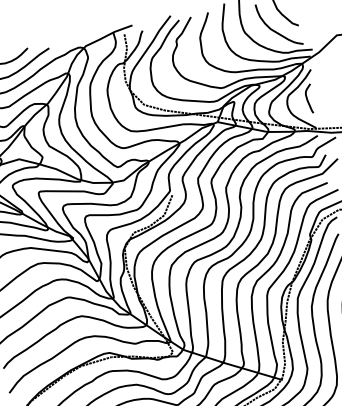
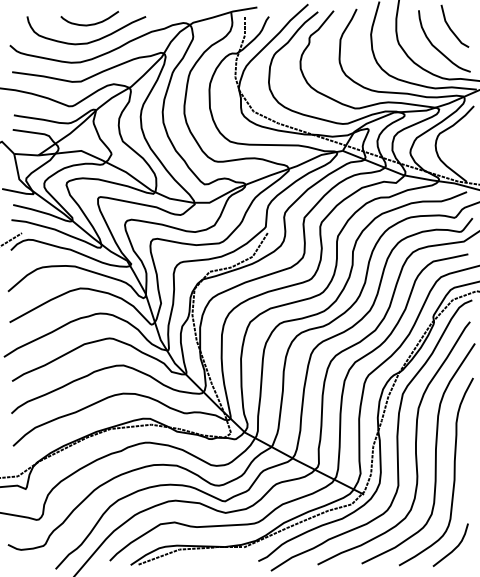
curve: (308, 100) -> (463, 144), removed

